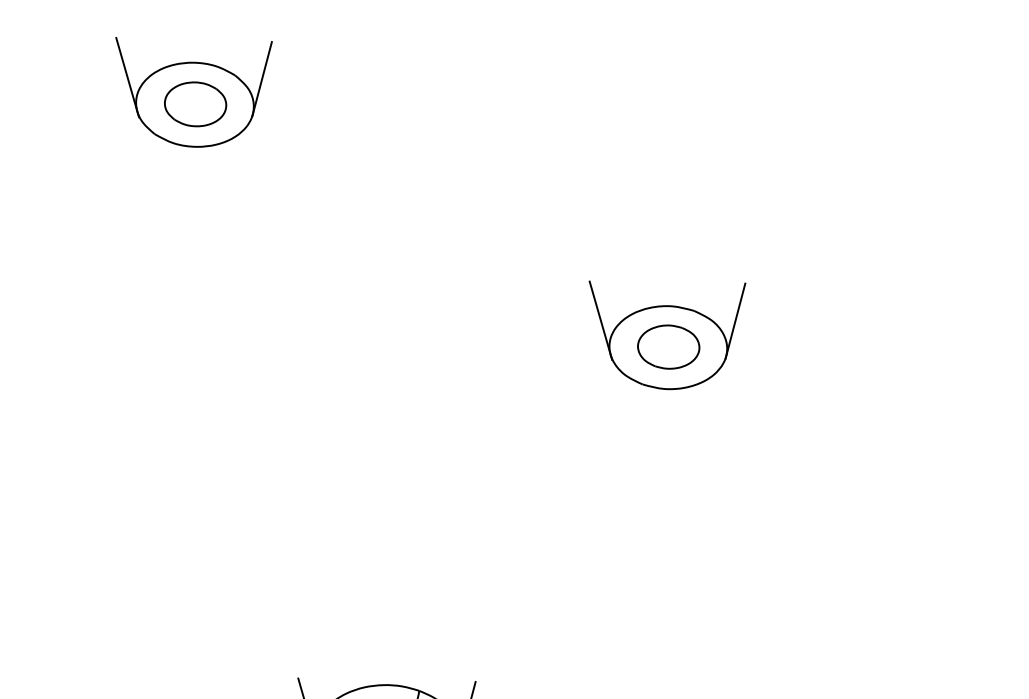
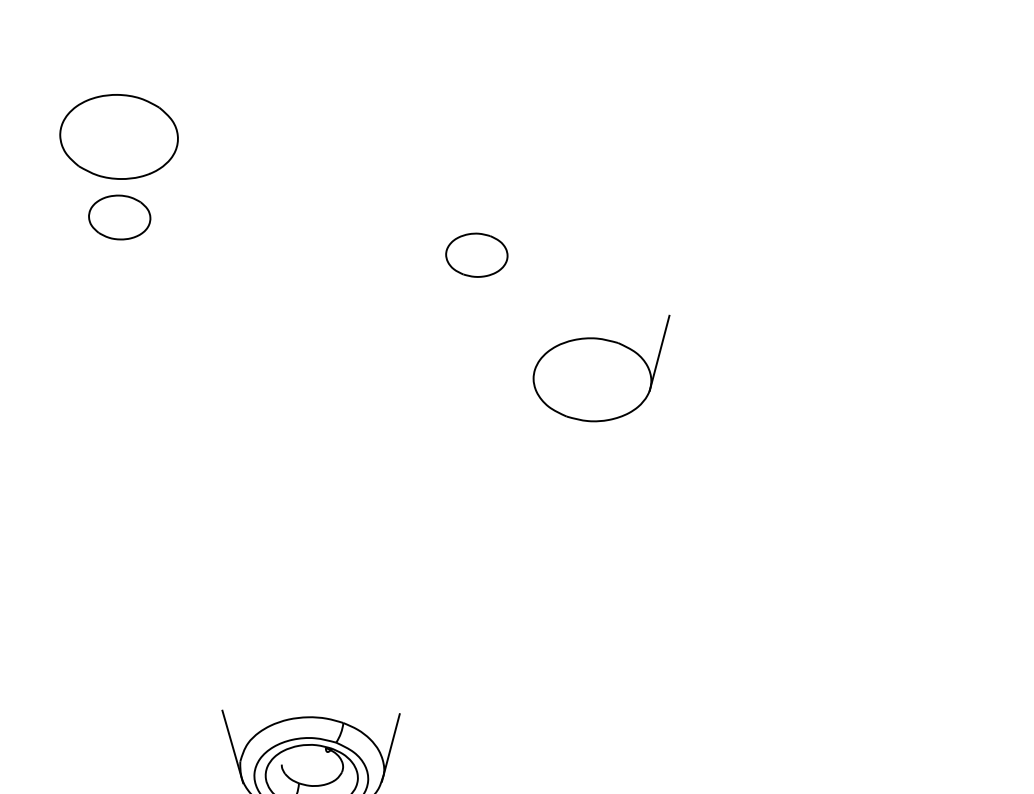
line: (127, 77) -> (51, 109), removed
line: (262, 79) -> (186, 111), removed
part: (195, 104) -> (119, 217), moved
line: (600, 320) -> (524, 352), removed
part: (668, 346) -> (476, 254), moved

